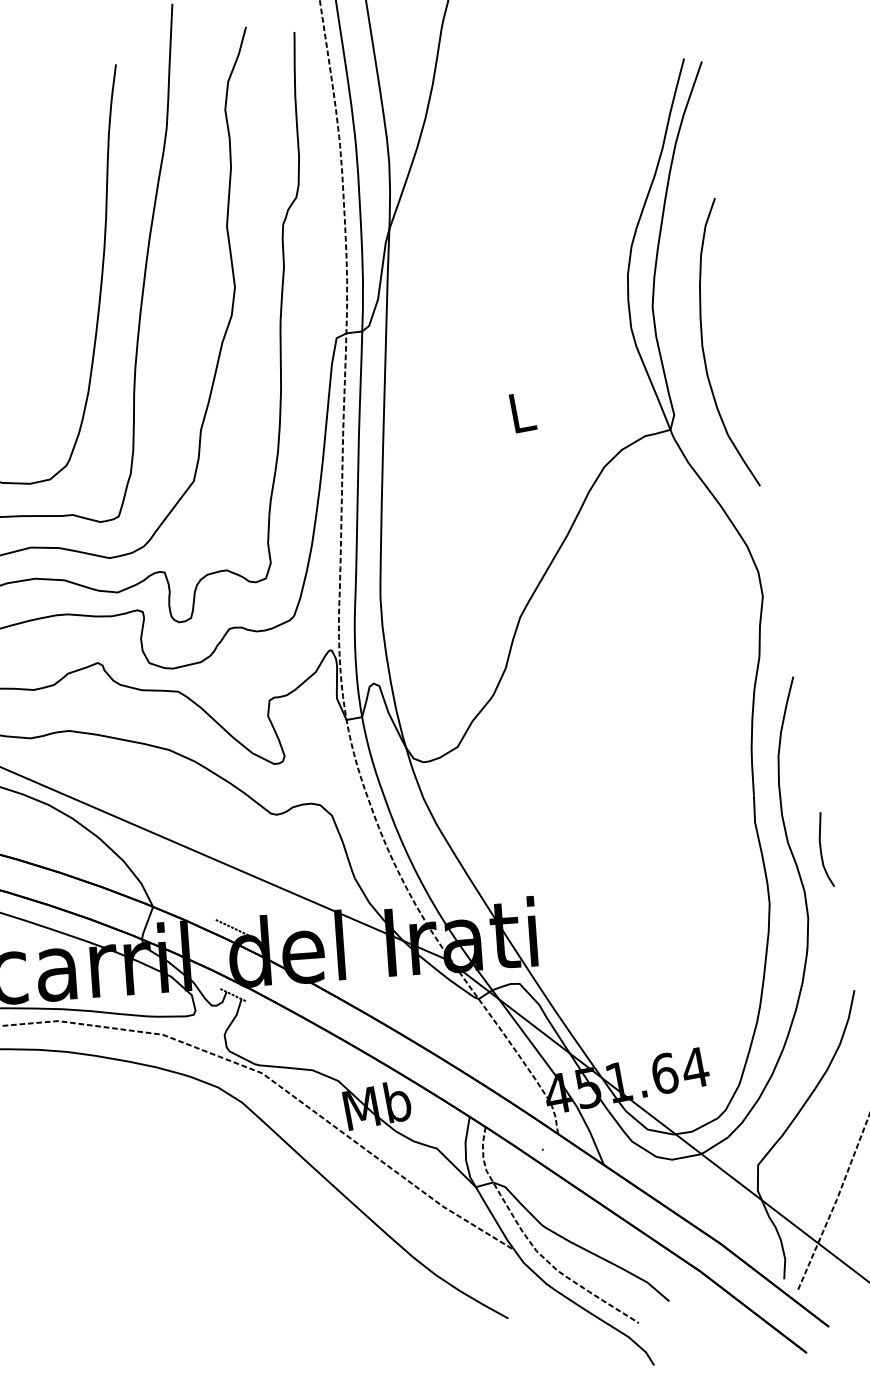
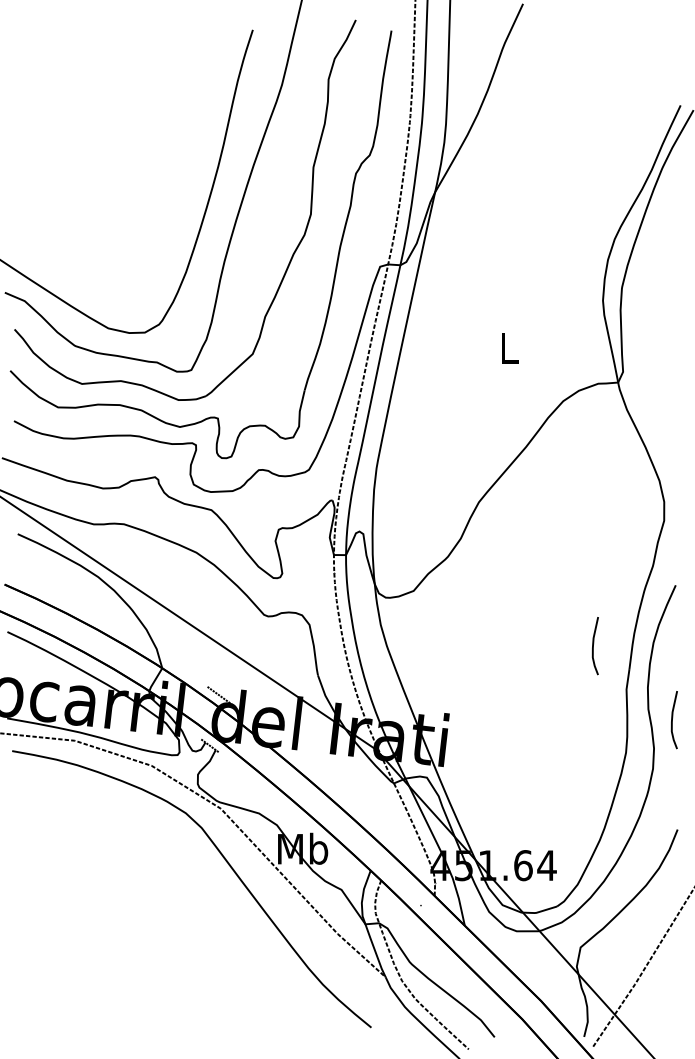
curve: (703, 342) -> (655, 321), removed
curve: (702, 775) -> (593, 646), added

